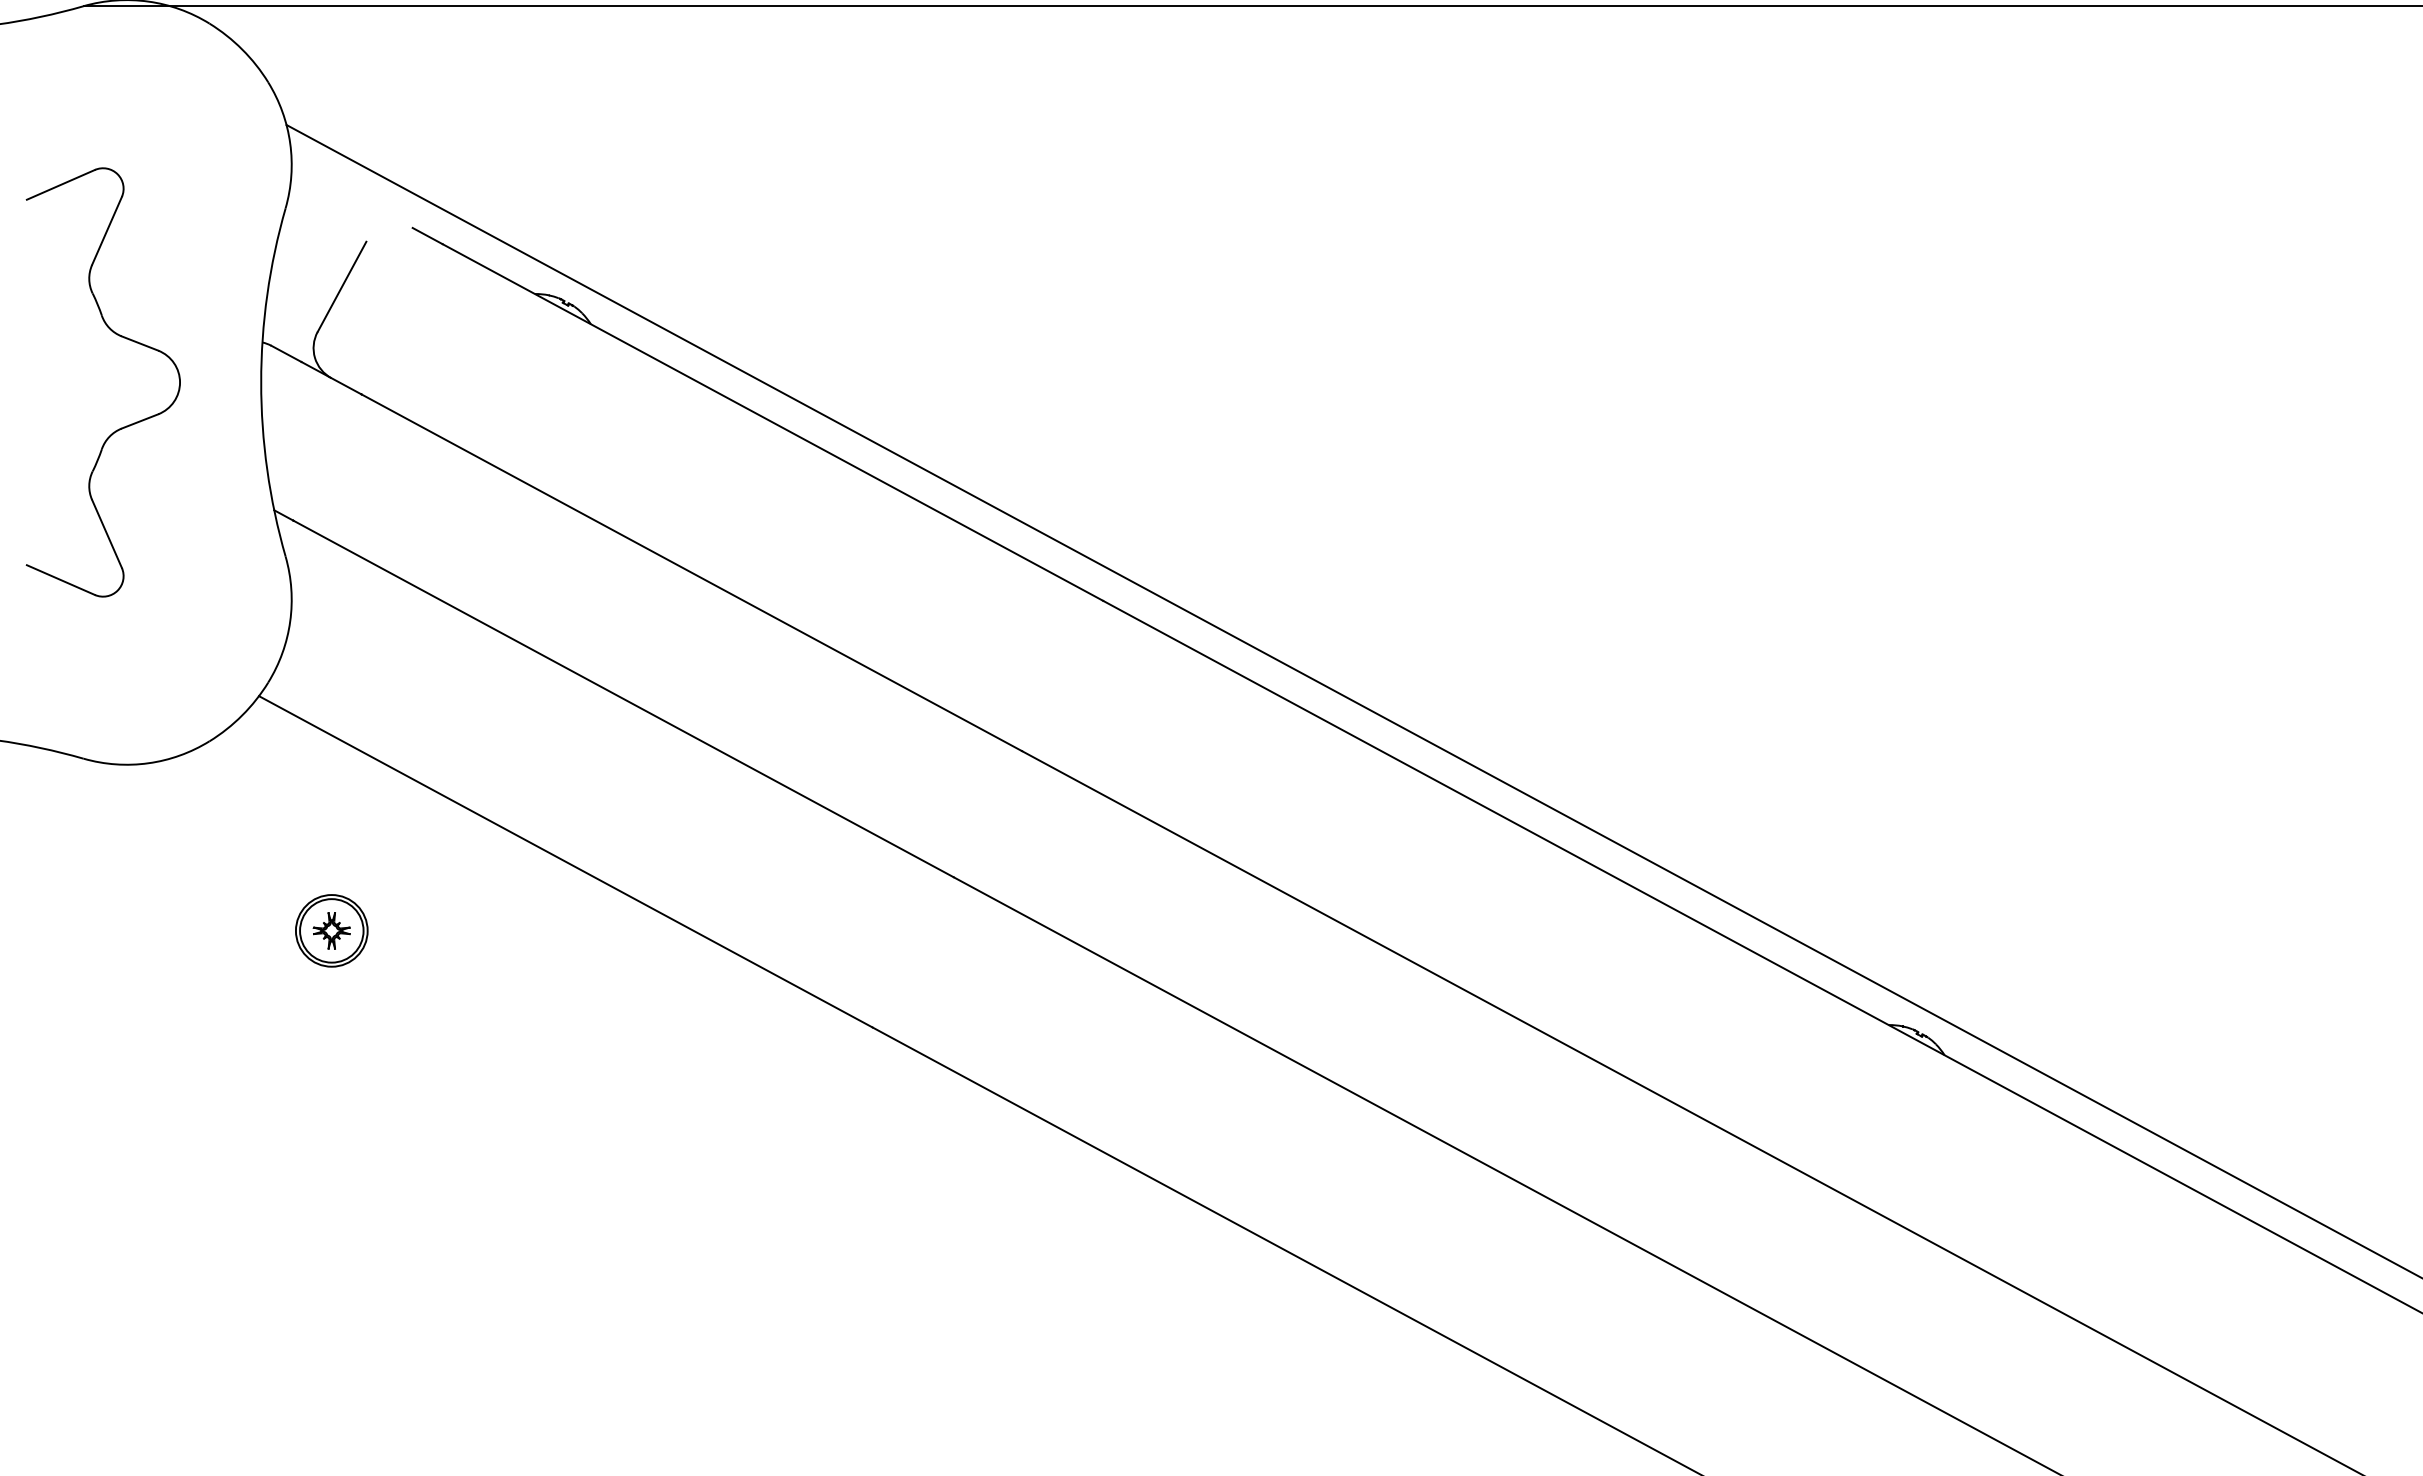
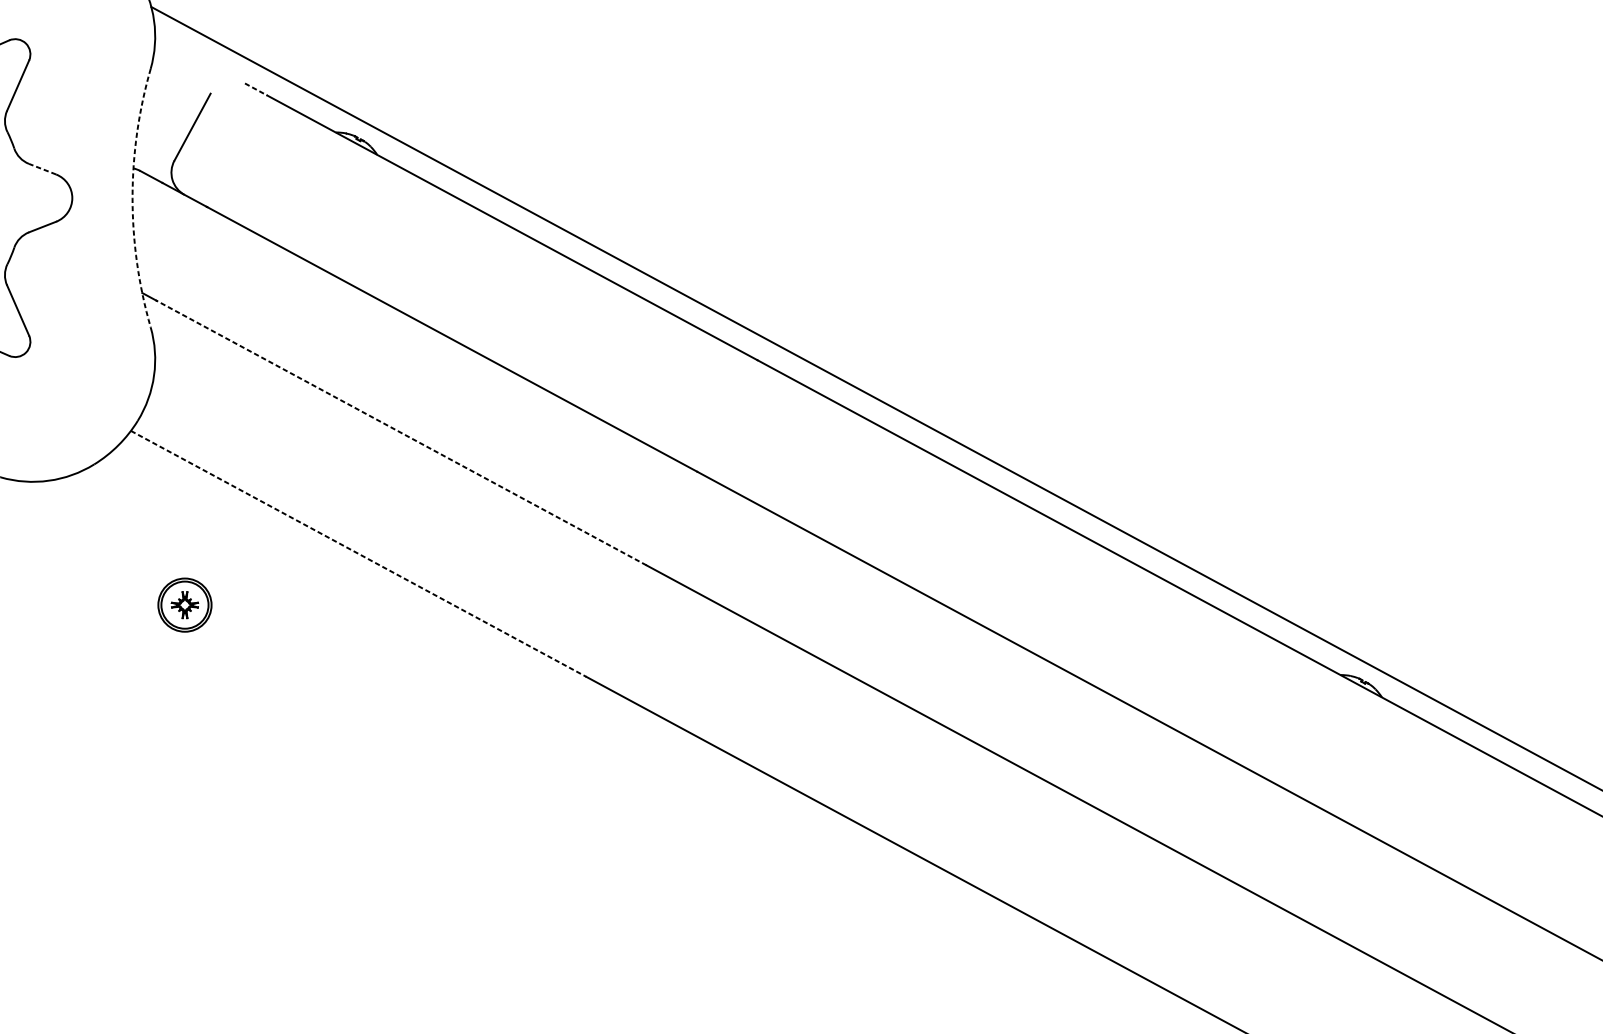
line: (428, 236) -> (256, 89), solid -> dashed
line: (140, 343) -> (42, 169), solid -> dashed
arc: (261, 382) -> (132, 198), solid -> dashed
line: (623, 698) -> (401, 432), solid -> dashed
line: (565, 861) -> (358, 553), solid -> dashed

